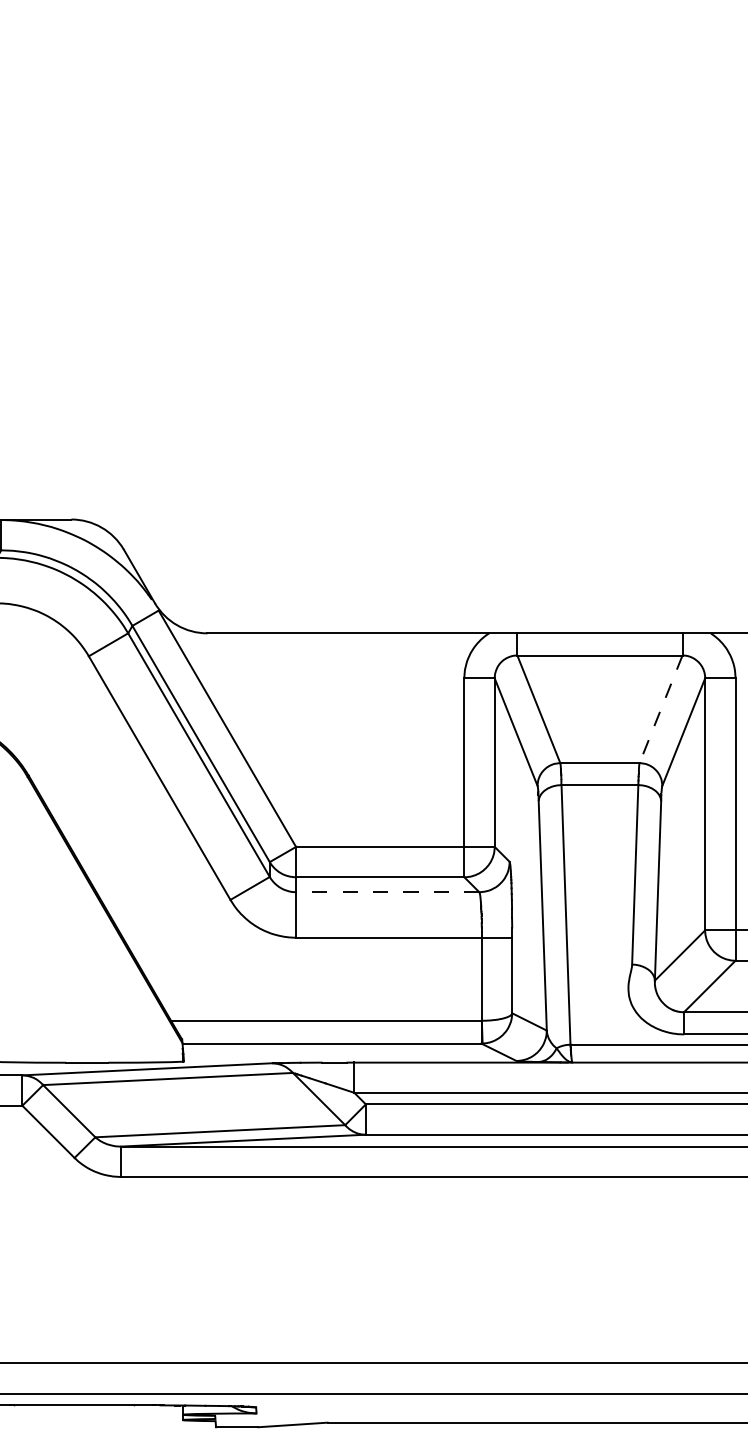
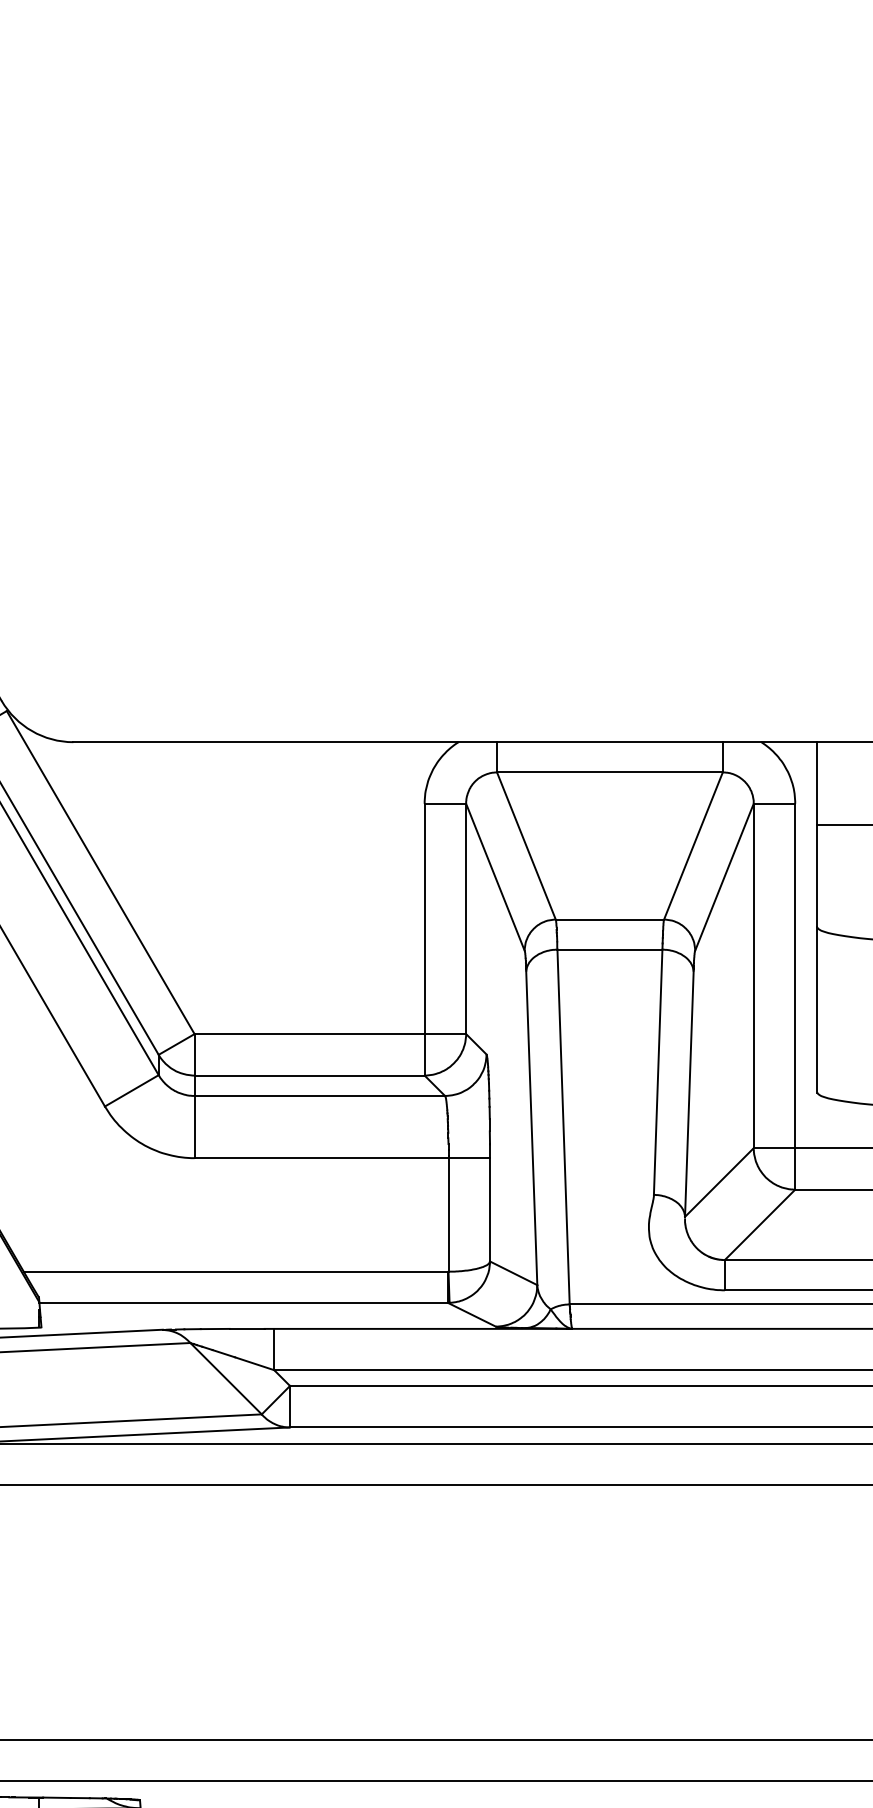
line: (661, 709) -> (694, 846), dashed -> solid
line: (387, 892) -> (319, 1096), dashed -> solid

